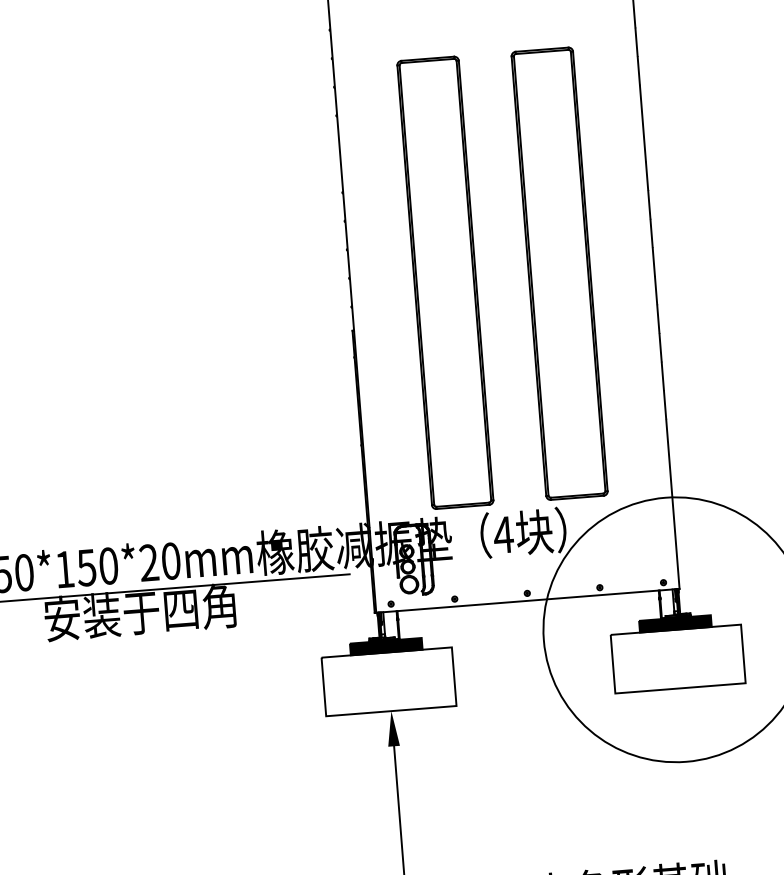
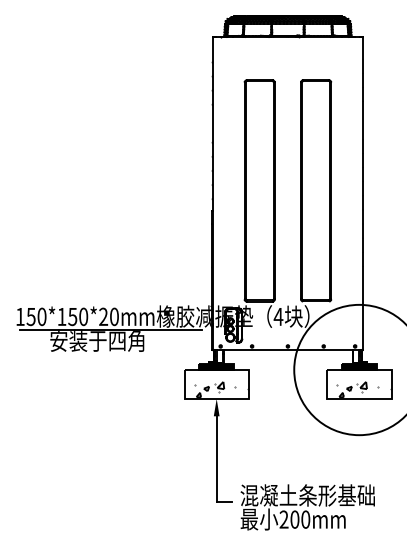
hatch: (687, 668) -> (363, 389), added
hatch: (399, 691) -> (221, 389), added

